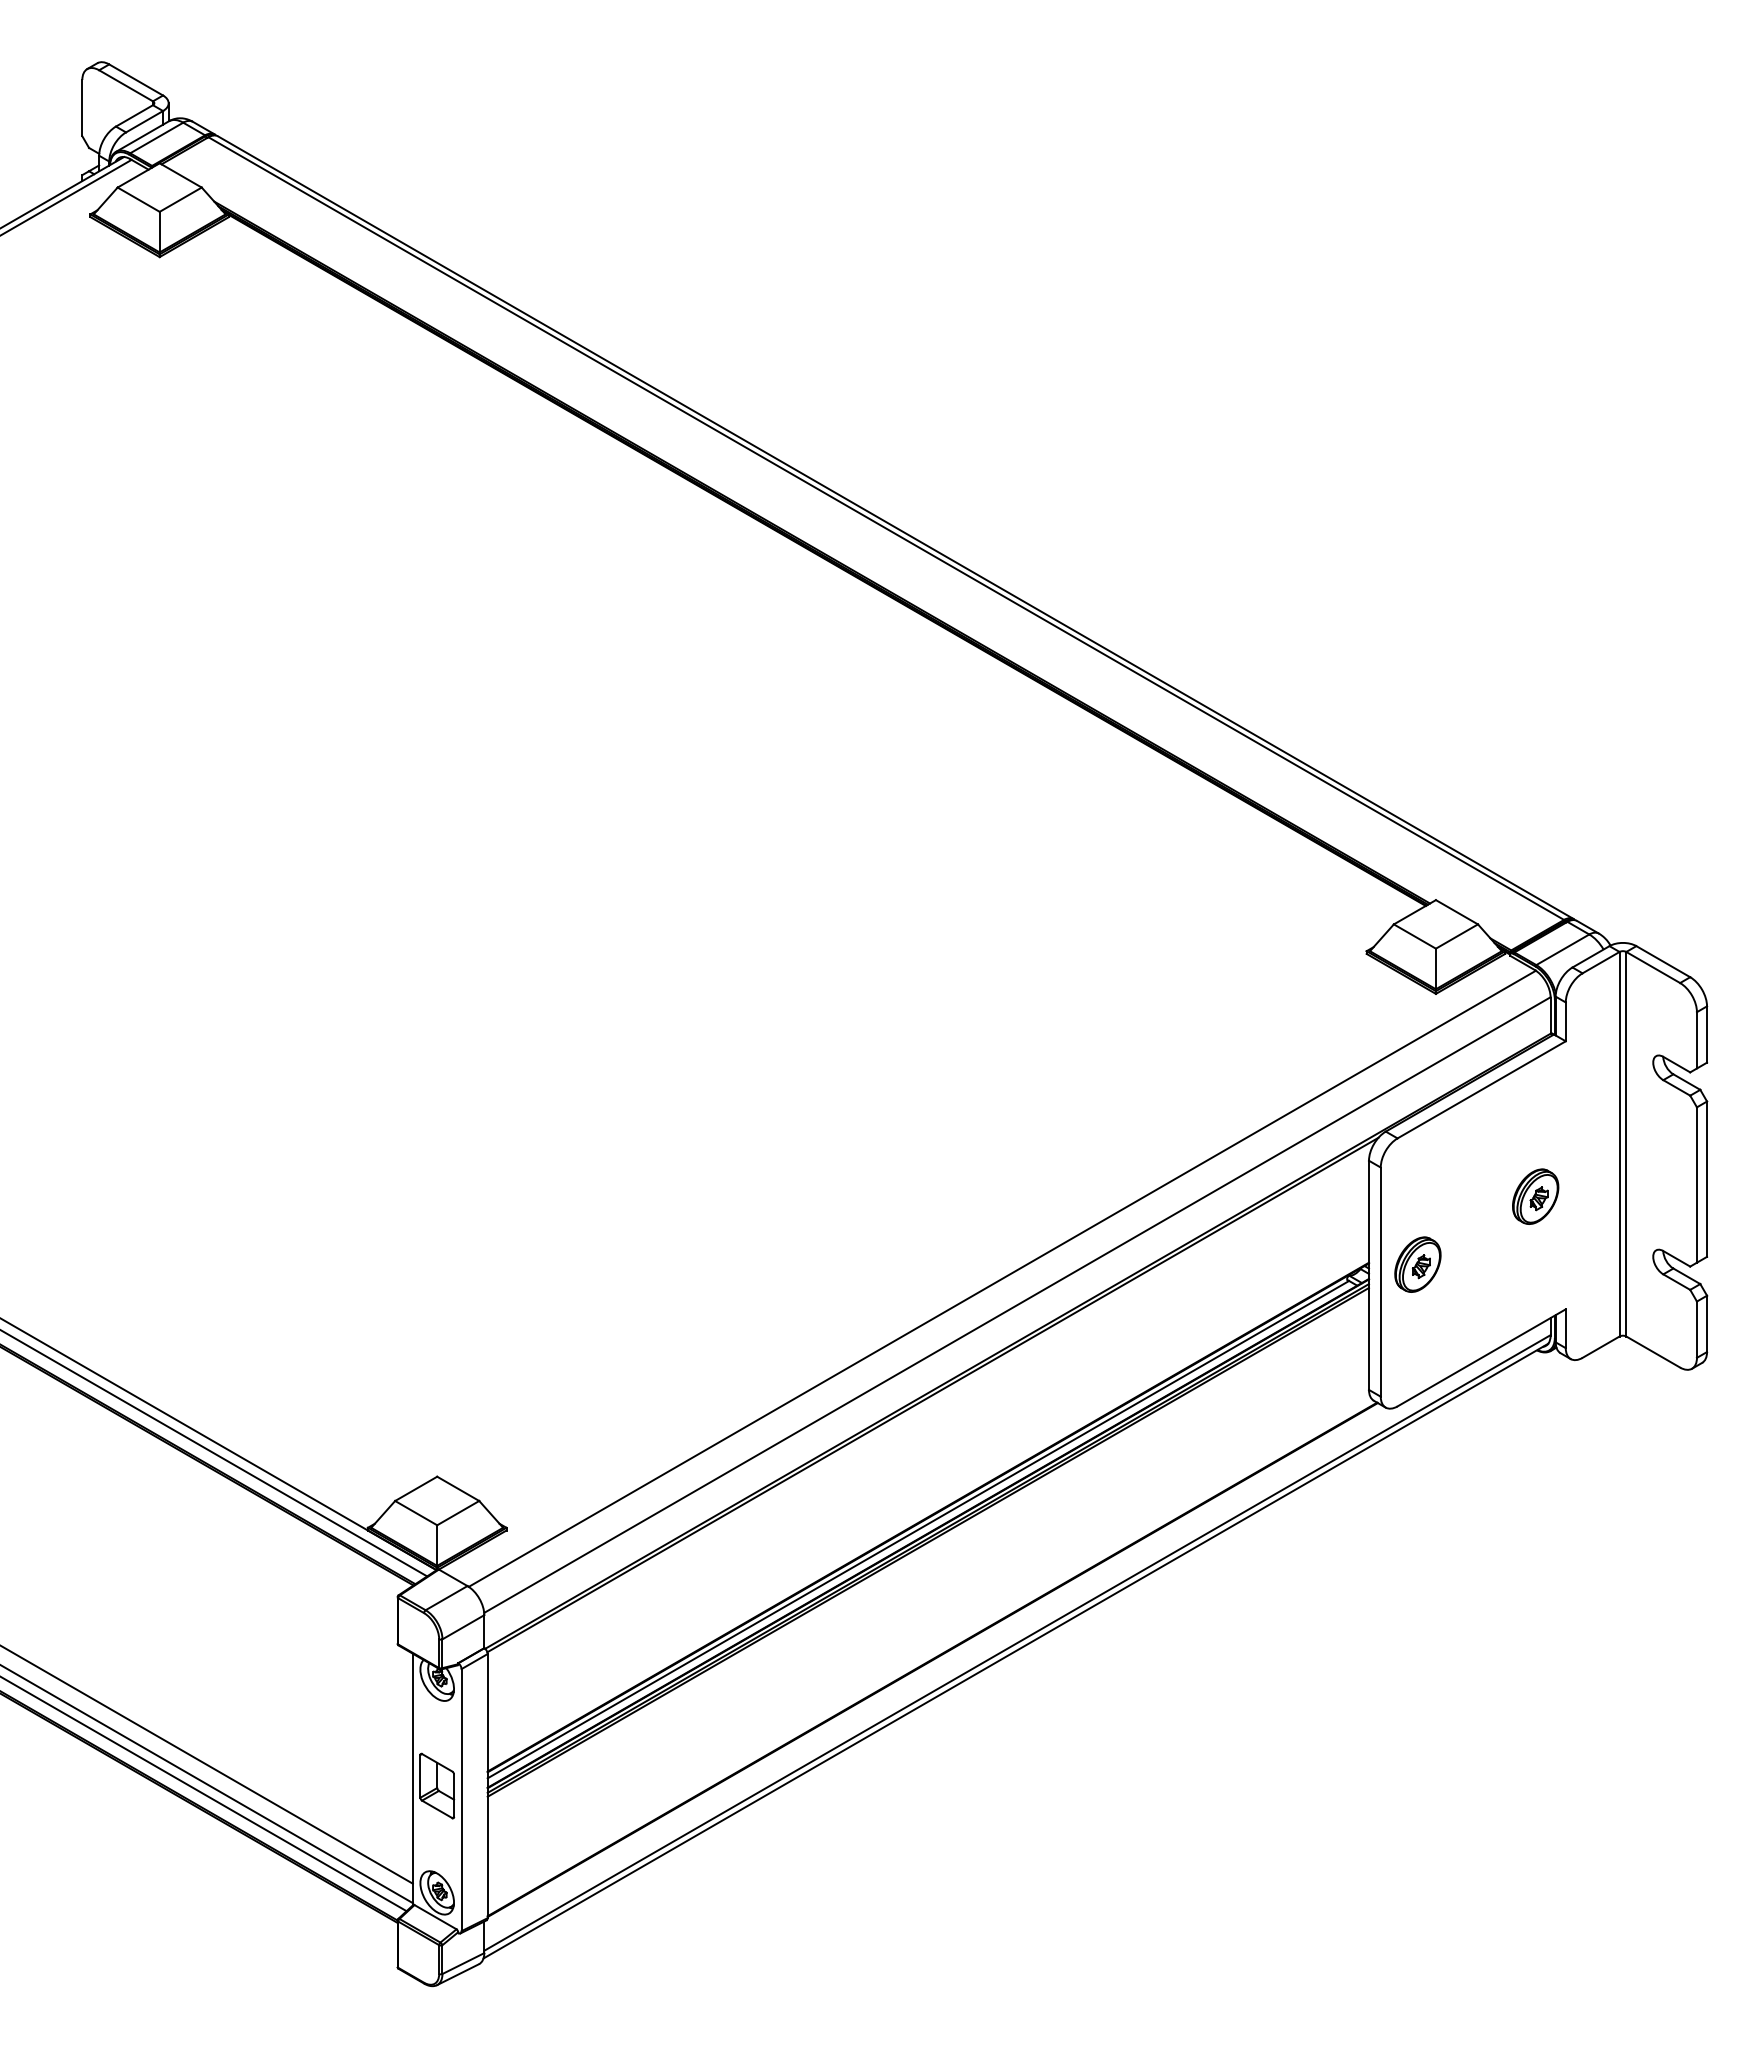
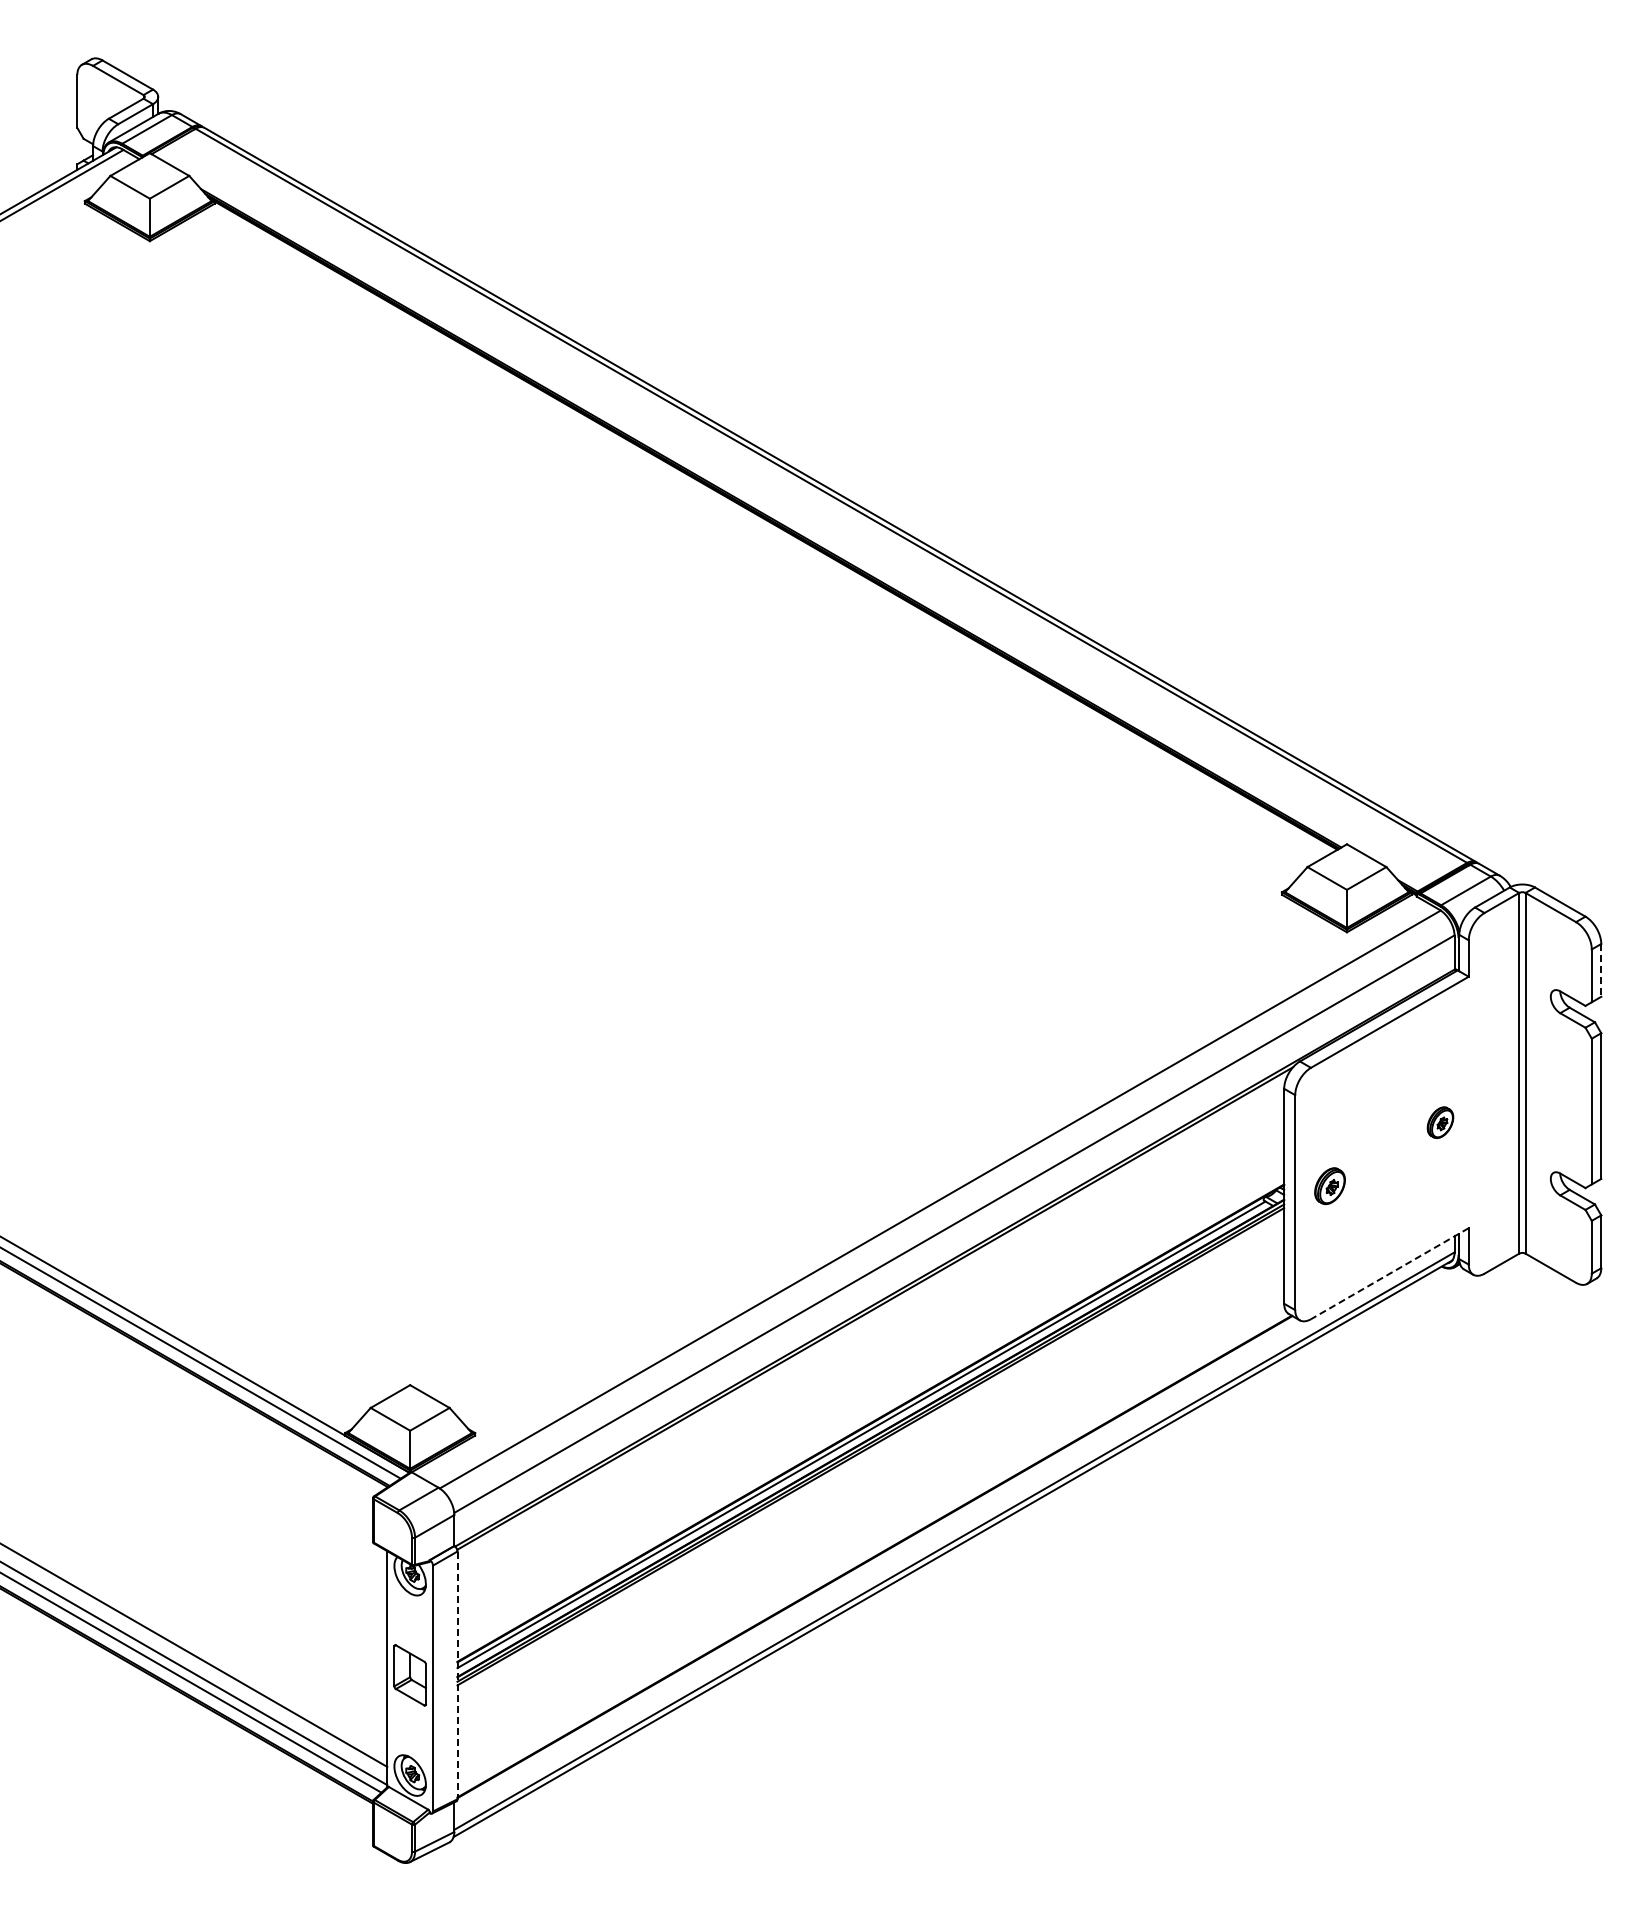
line: (1707, 1034) -> (1601, 970), solid -> dashed
part: (1535, 1196) -> (1440, 1122), size x0.6
part: (1417, 1263) -> (1329, 1185), size x0.7
line: (1481, 1357) -> (1389, 1273), solid -> dashed
line: (487, 1786) -> (457, 1675), solid -> dashed

